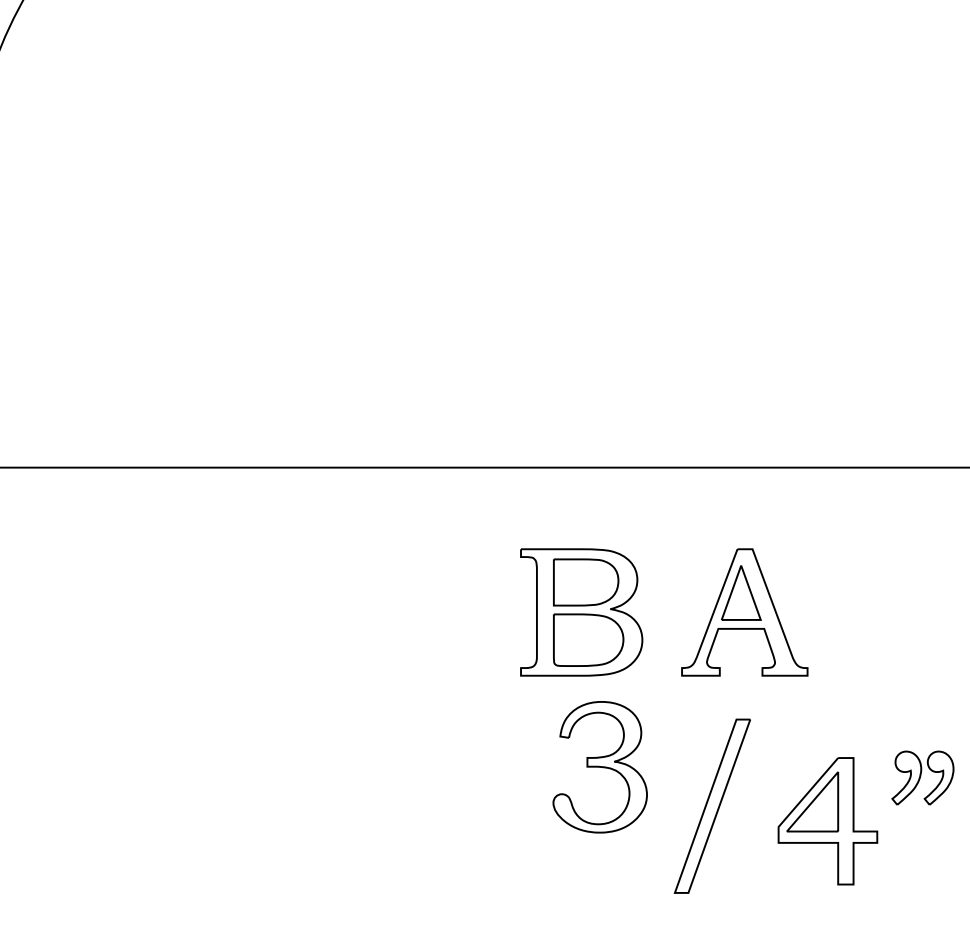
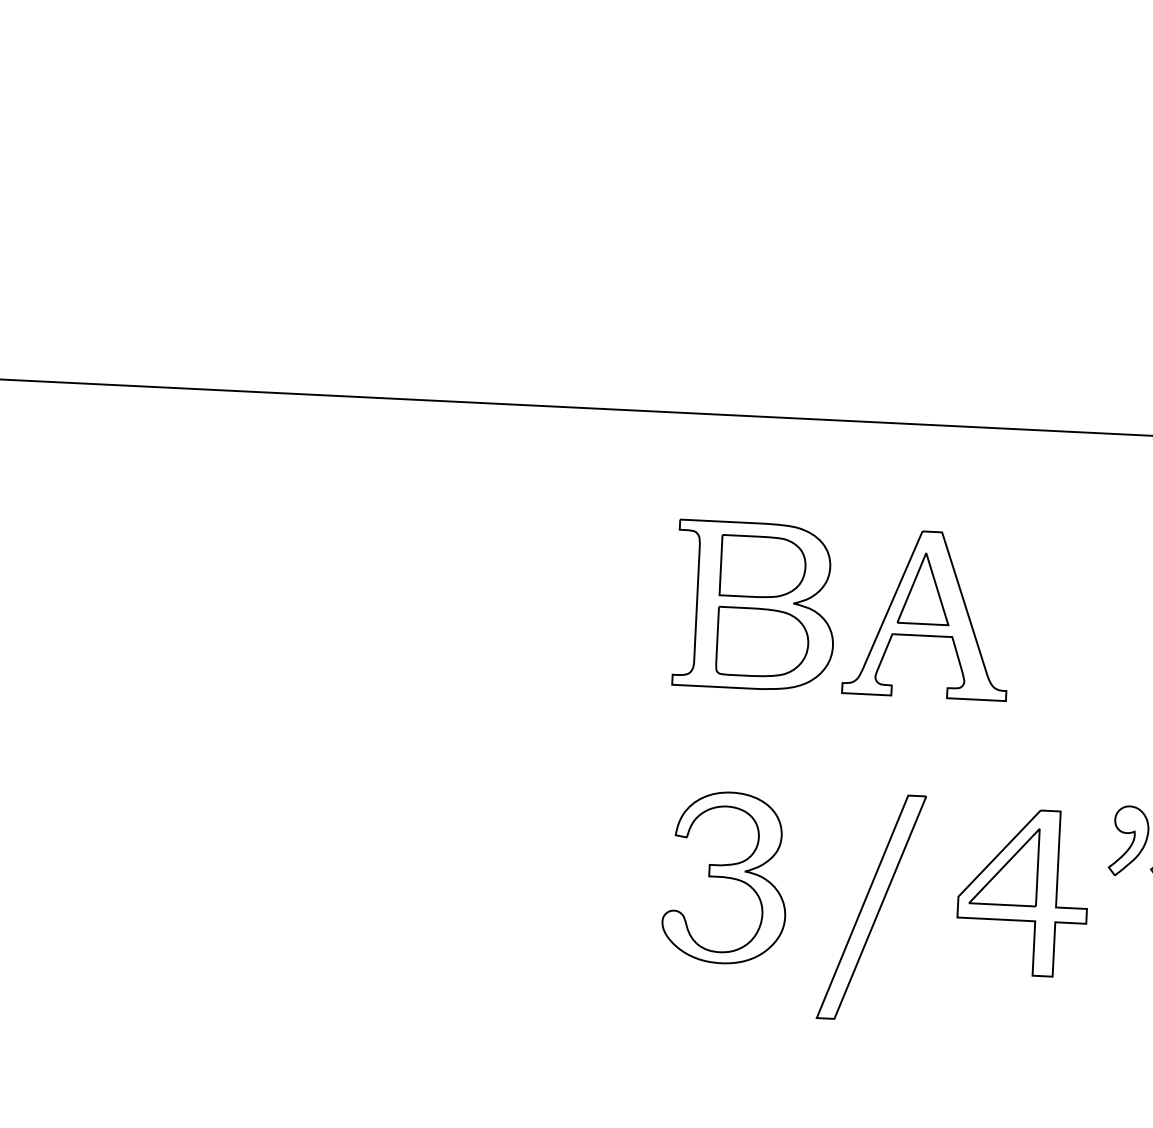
part: (581, 612) -> (755, 606), moved
part: (599, 767) -> (724, 878), moved
part: (711, 805) -> (870, 906), moved

